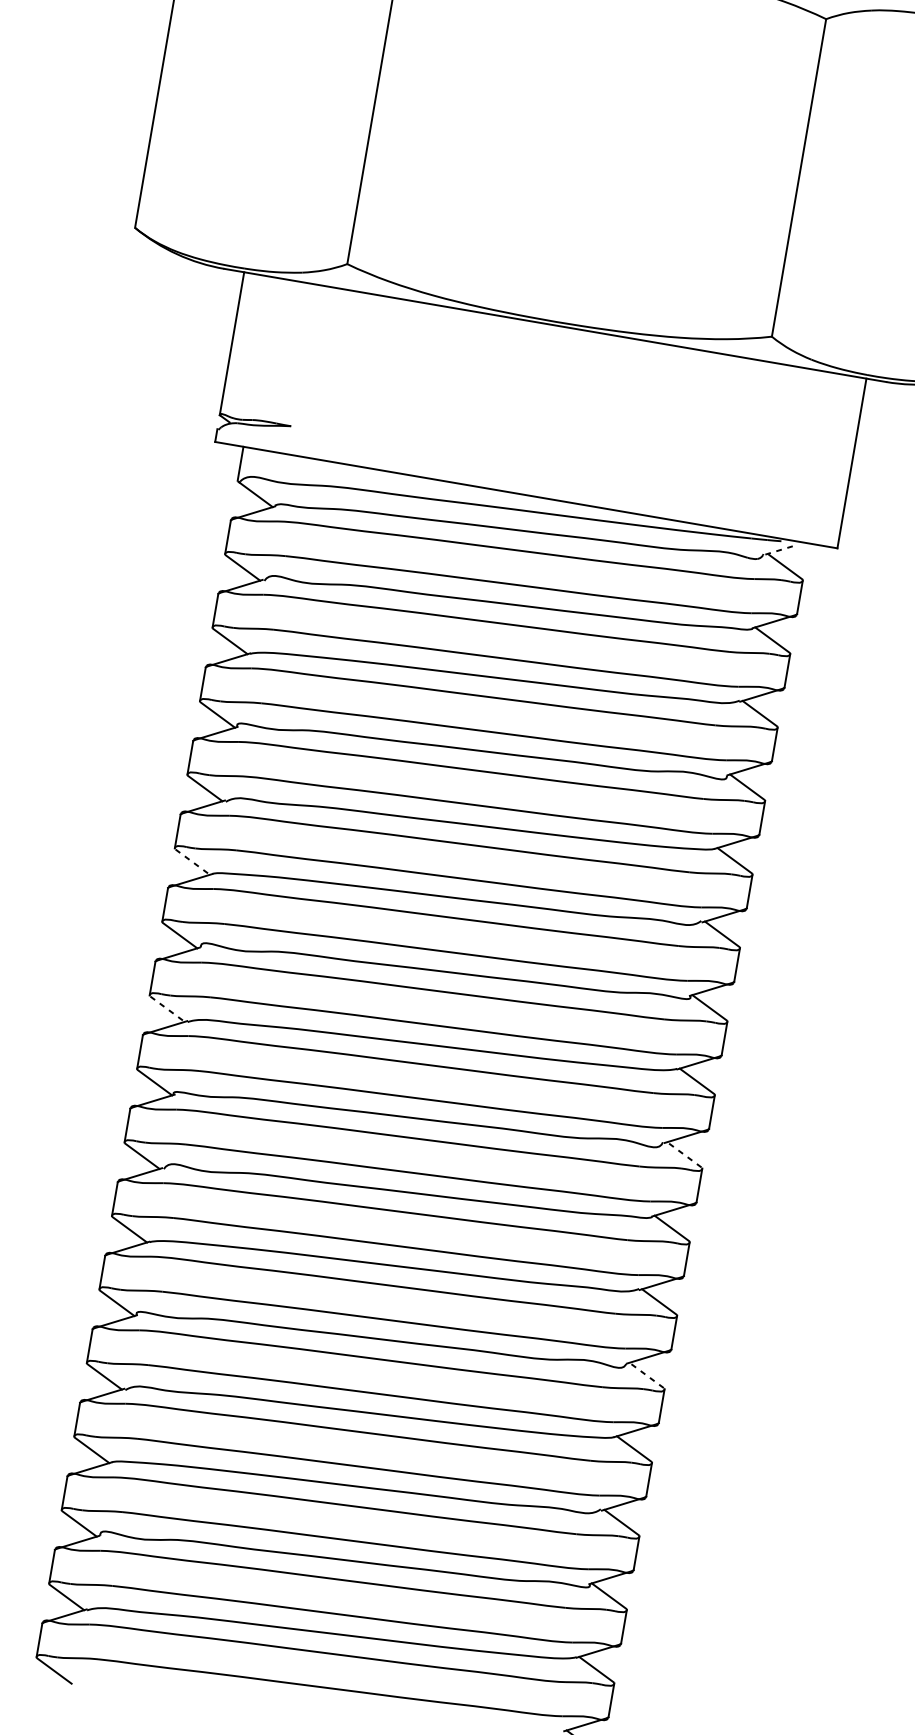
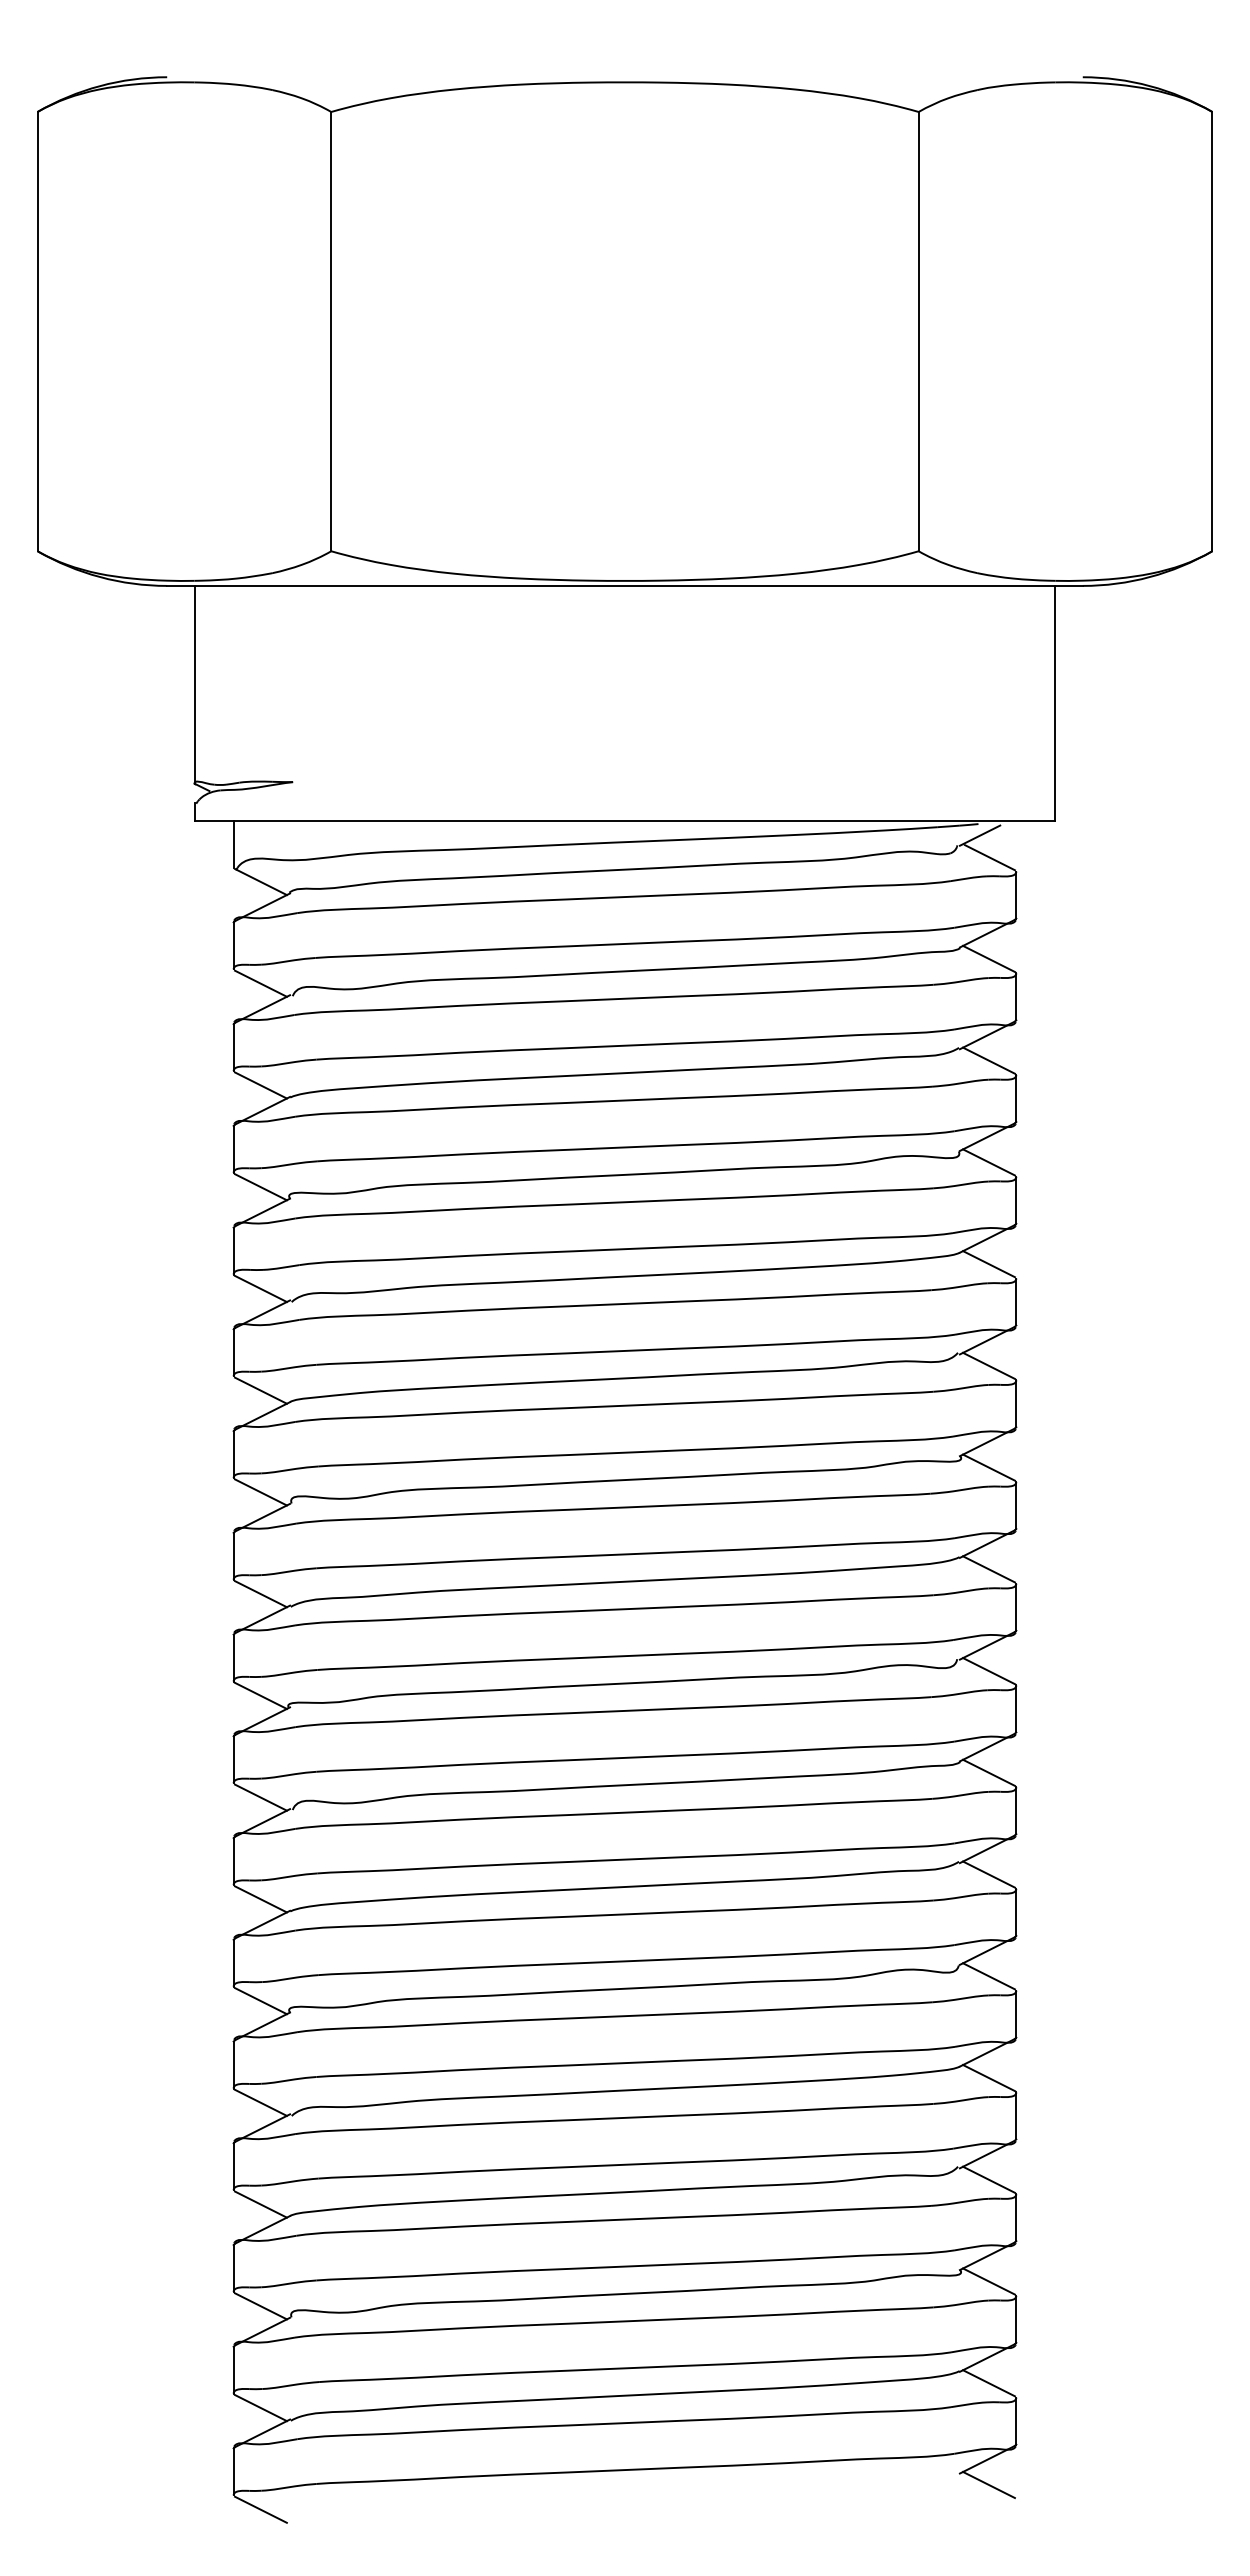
line: (781, 549) -> (980, 835), dashed -> solid
line: (193, 862) -> (261, 1390), dashed -> solid
line: (167, 1009) -> (261, 1594), dashed -> solid
line: (684, 1154) -> (988, 1670), dashed -> solid
line: (646, 1375) -> (988, 1976), dashed -> solid

